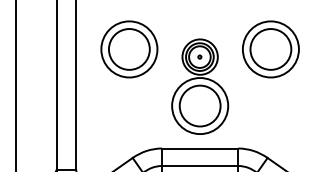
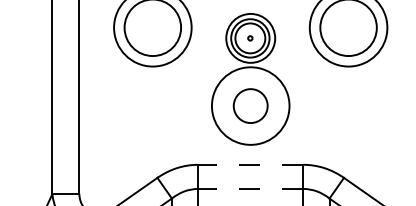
circle: (199, 105) -> (249, 105), size x0.6
line: (199, 148) -> (249, 164), solid -> dashed
line: (199, 165) -> (249, 188), solid -> dashed

